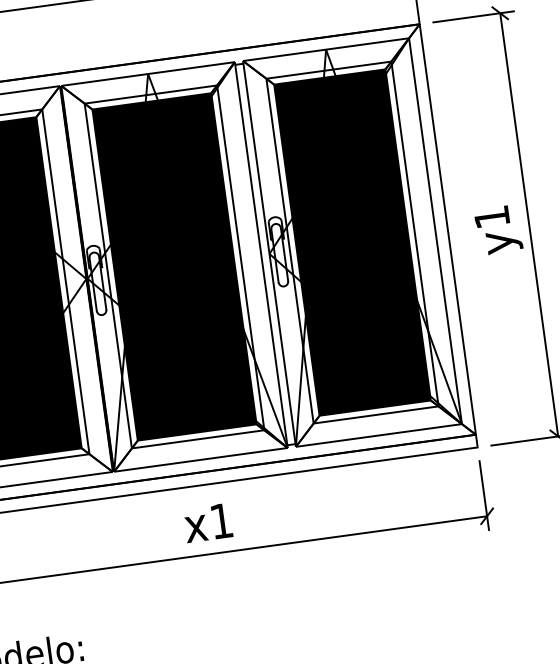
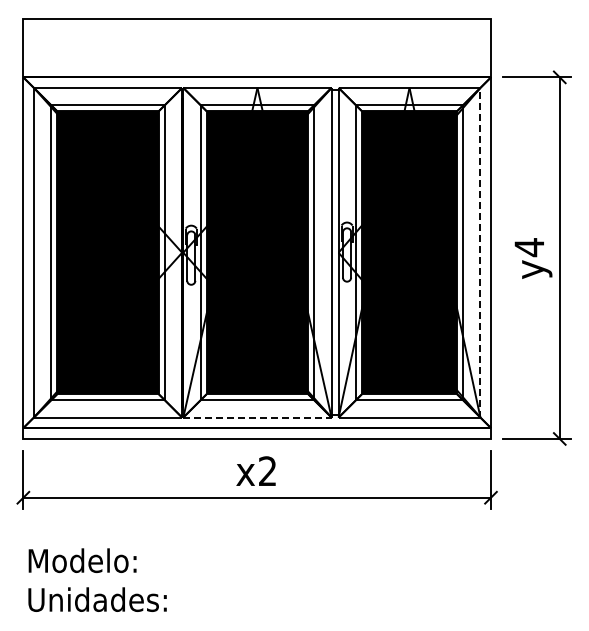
text: (490, 217) -> (528, 247), y1 -> y4
line: (435, 230) -> (480, 252), solid -> dashed
line: (200, 459) -> (257, 417), solid -> dashed
text: (221, 520) -> (267, 470), x1 -> x2

